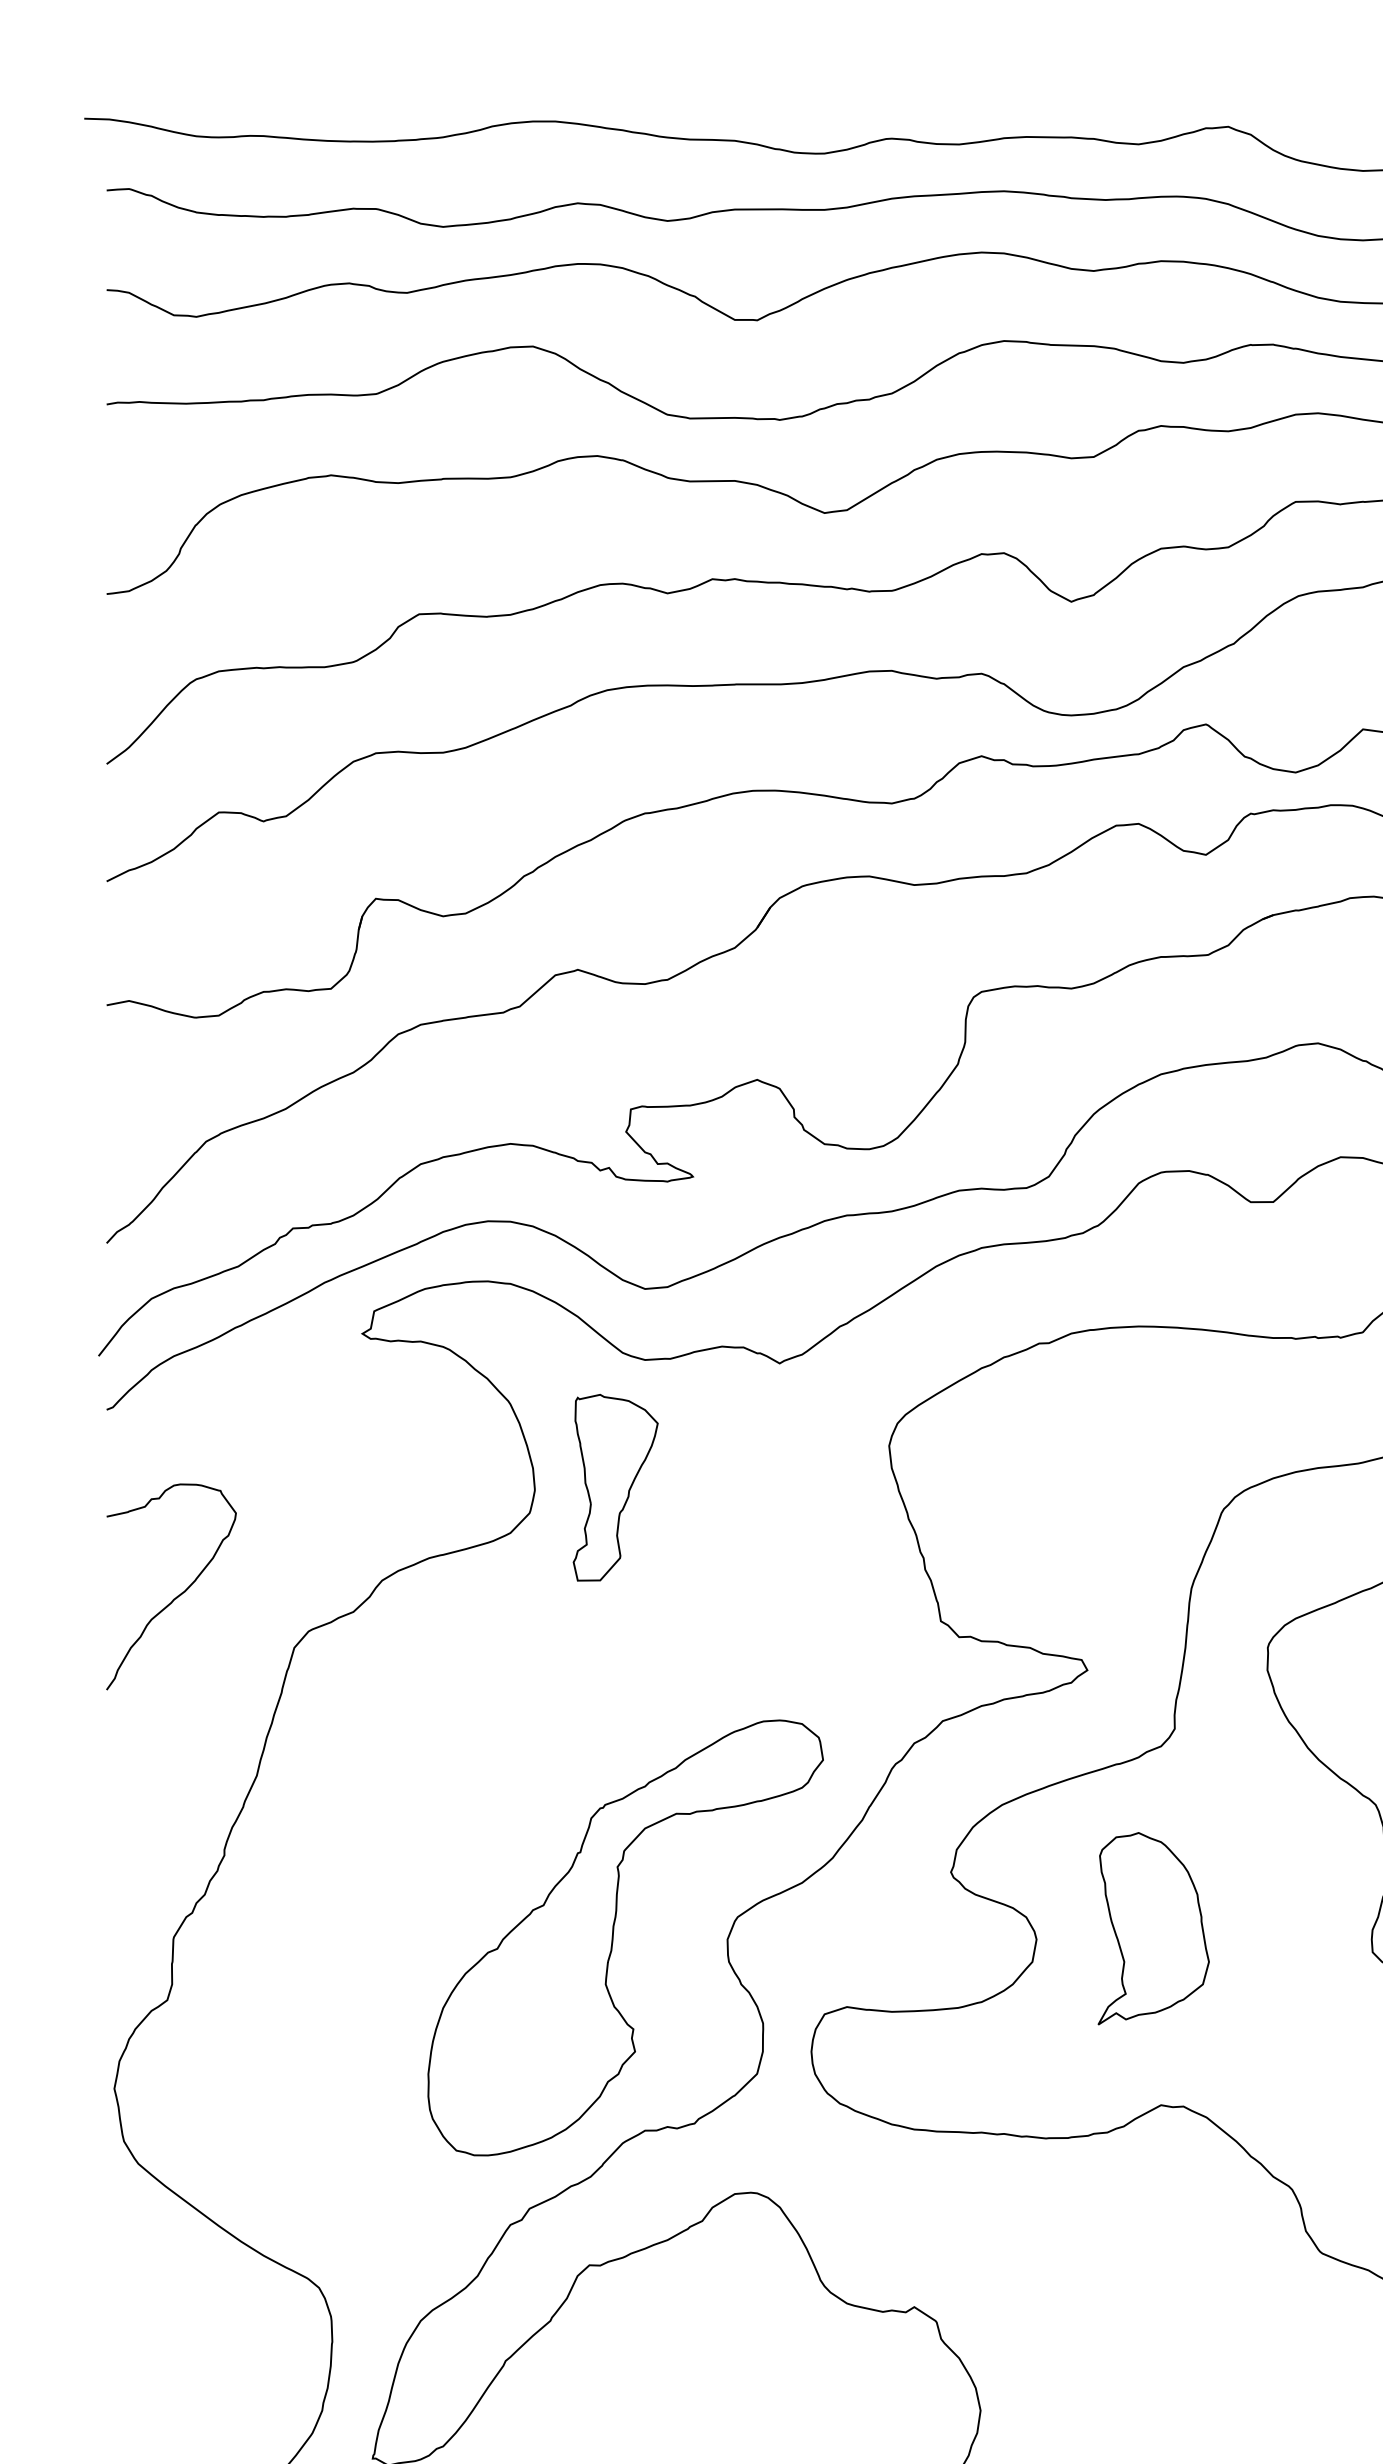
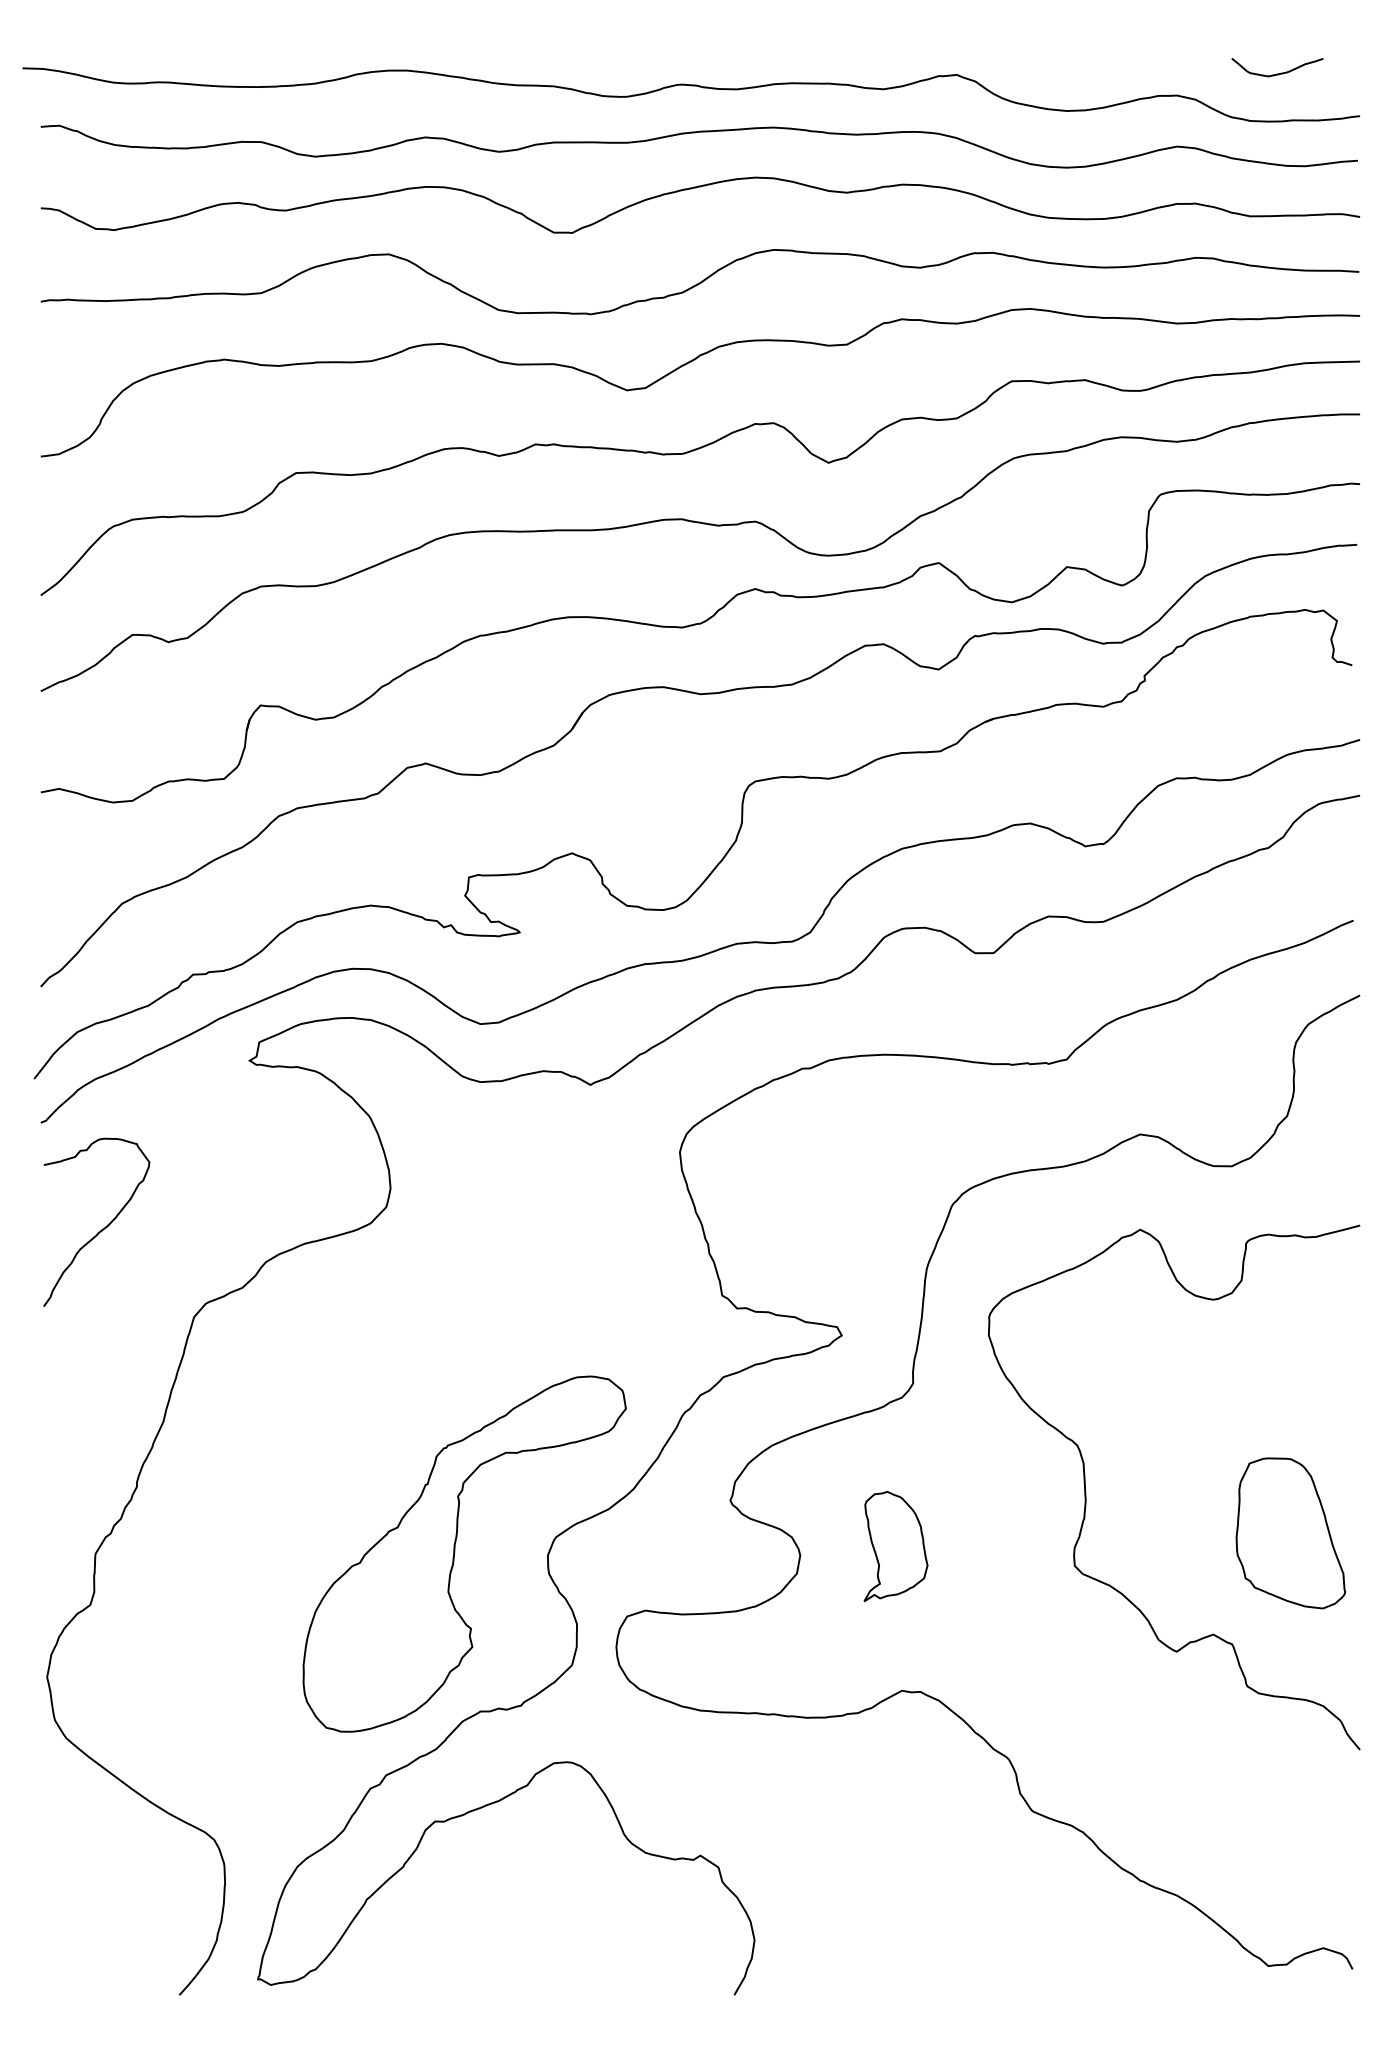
part: (615, 1487) -> (456, 1186), removed
curve: (178, 1594) -> (102, 1228), moved
part: (1153, 1928) -> (895, 1546), size x0.7

